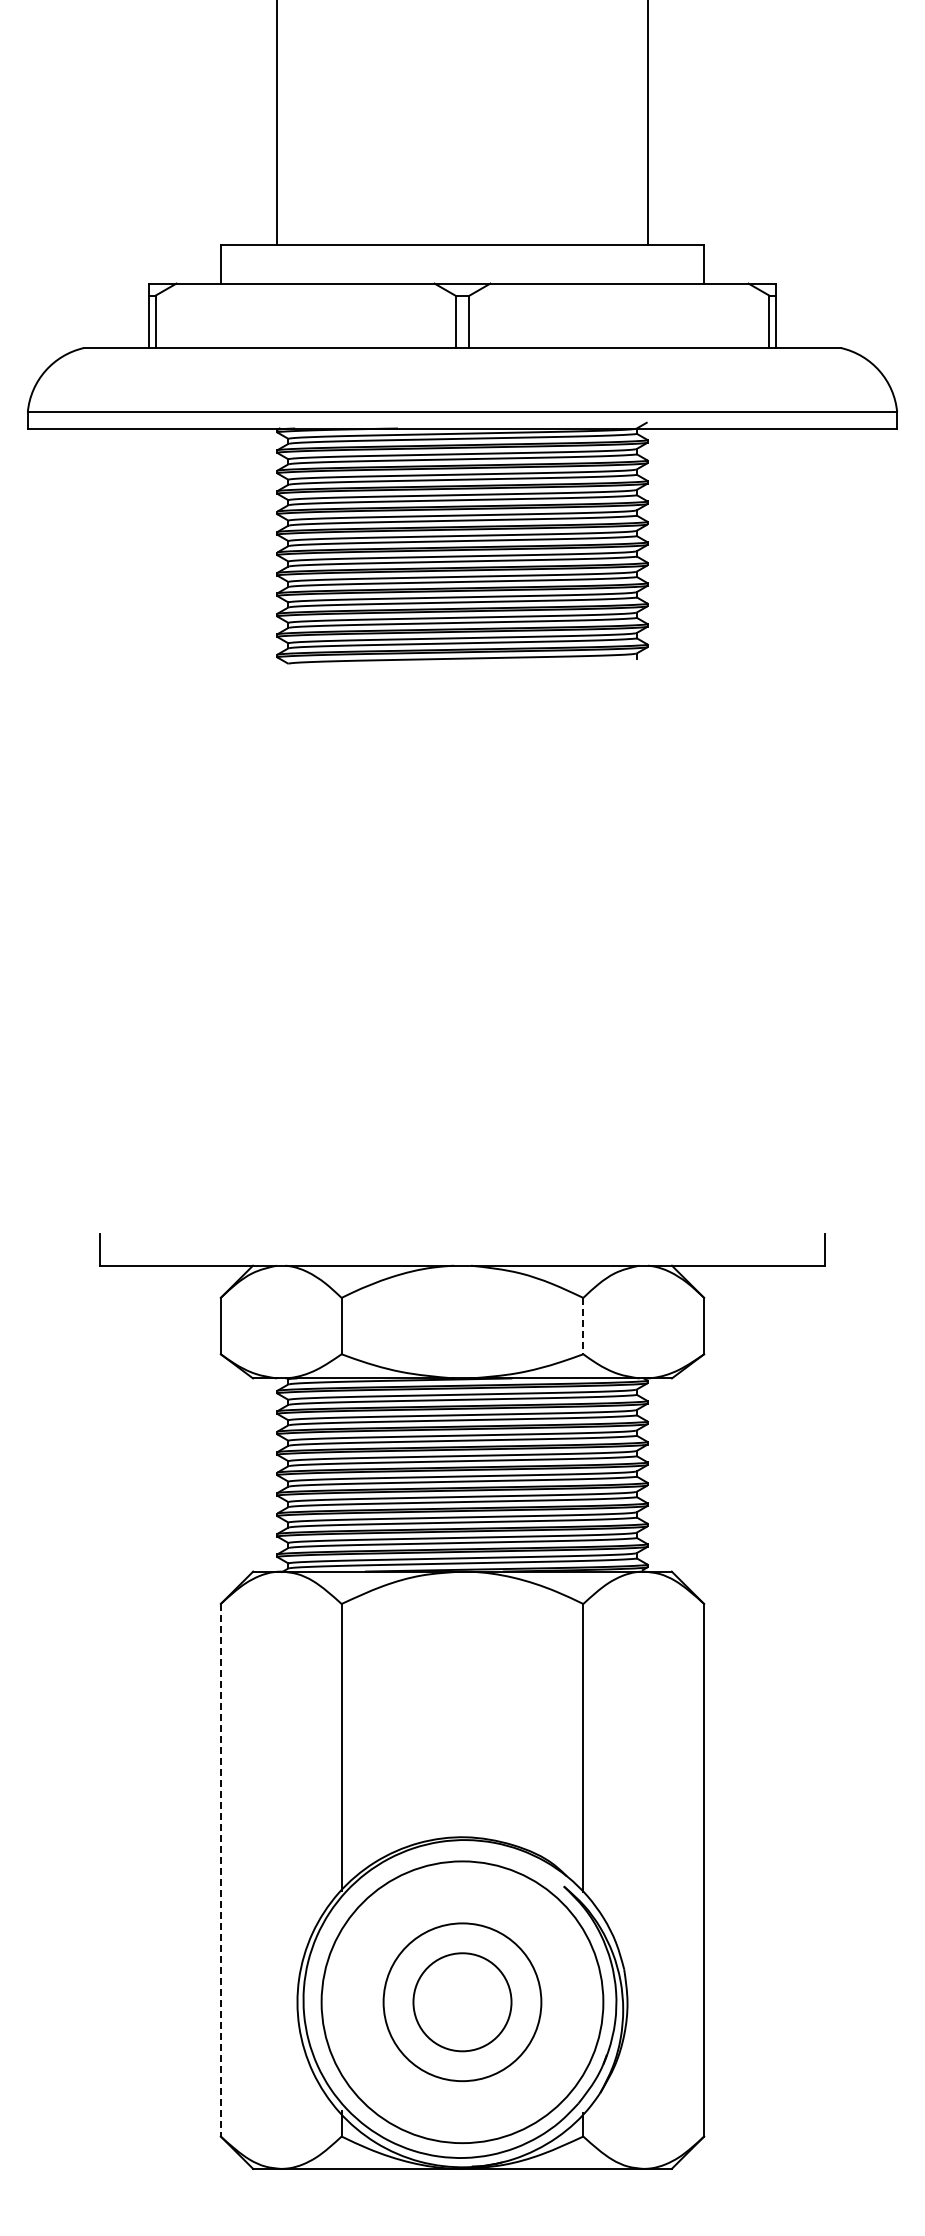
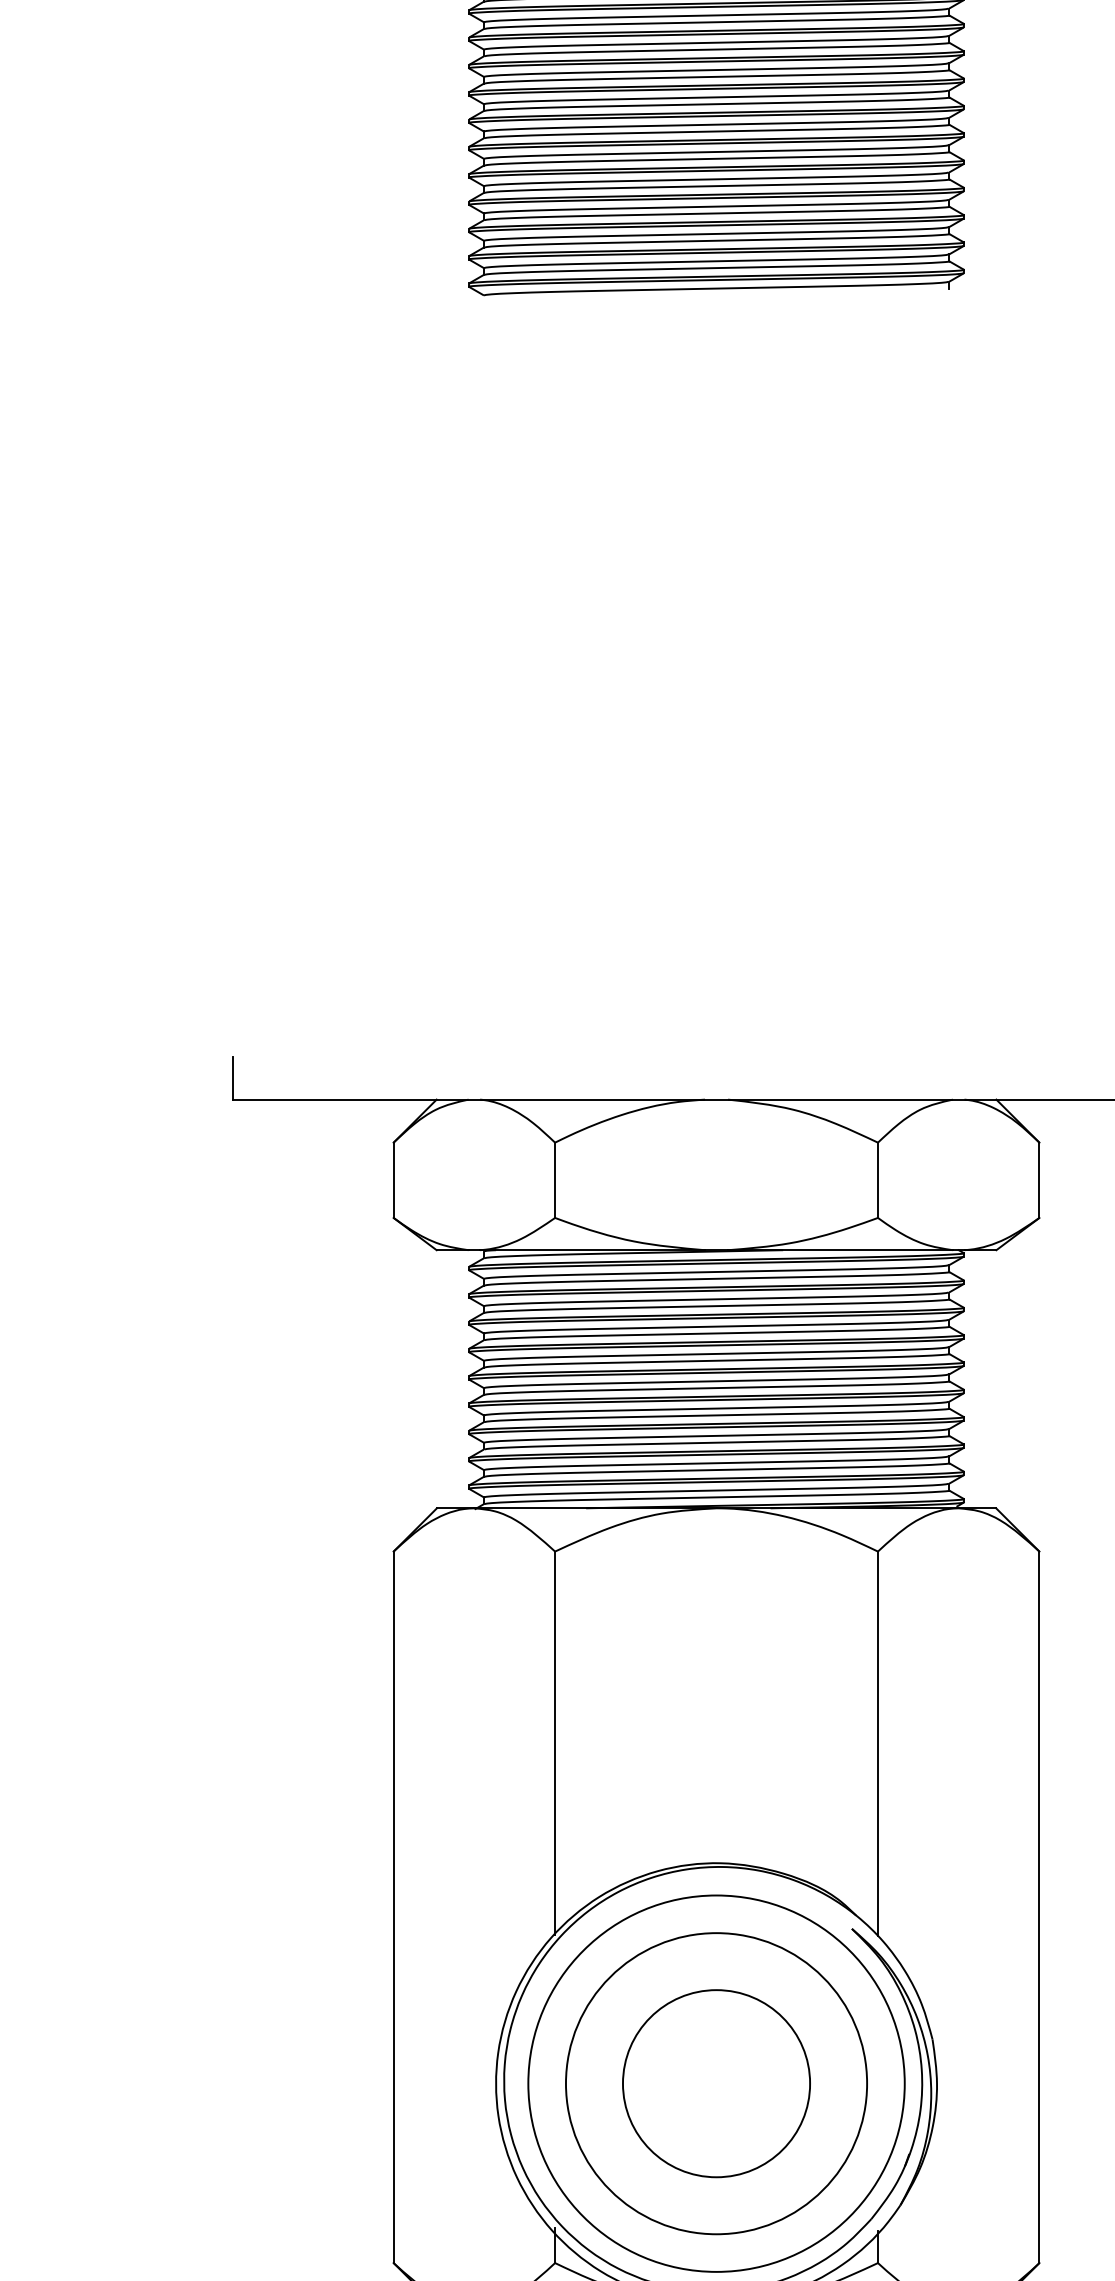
line: (583, 1326) -> (878, 1180), dashed -> solid
line: (220, 1870) -> (393, 1907), dashed -> solid
circle: (462, 2001) -> (716, 2082), size x1.43
circle: (462, 2002) -> (716, 2083), size x1.43

